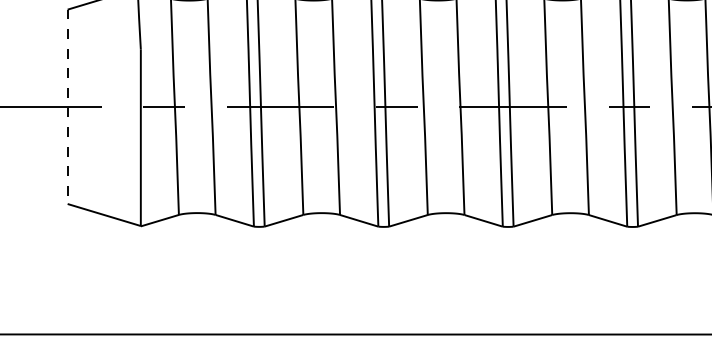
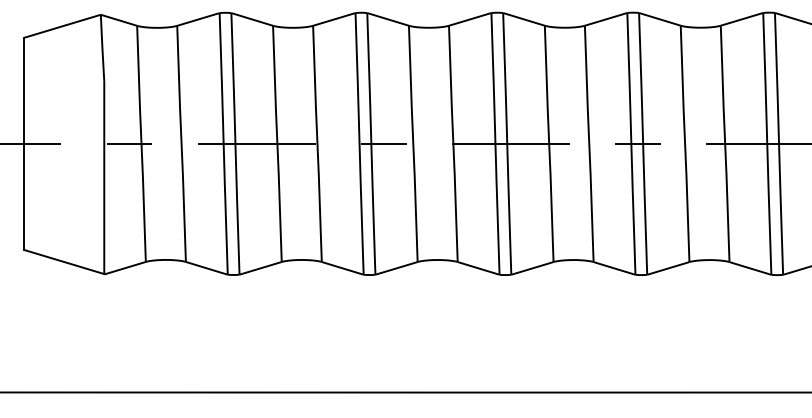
line: (67, 107) -> (24, 144), dashed -> solid

